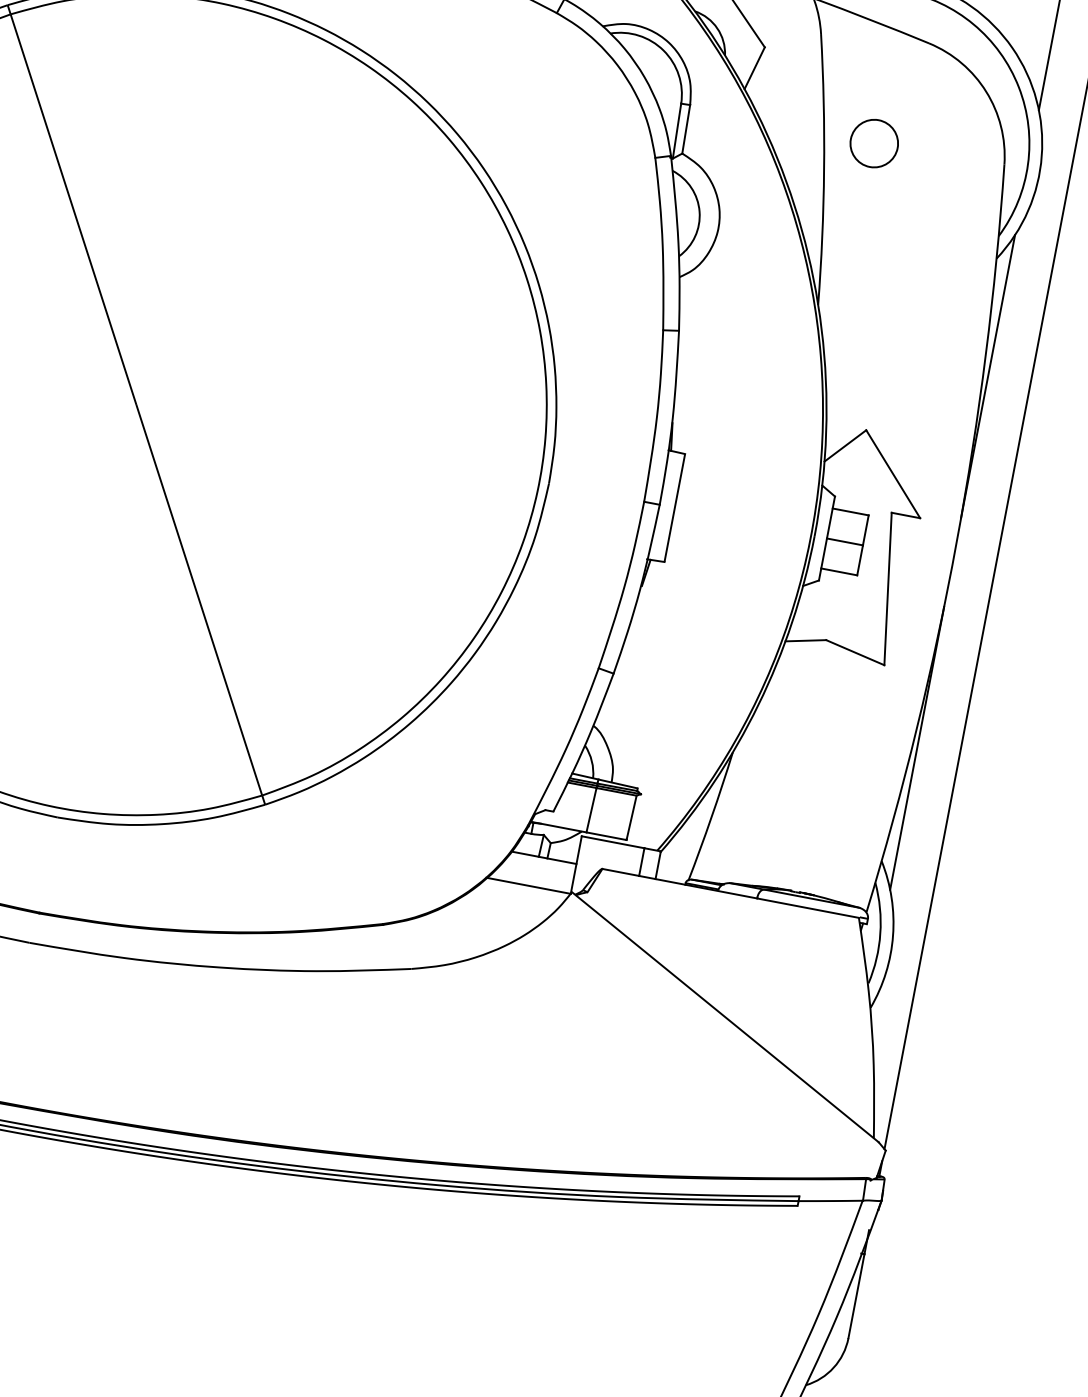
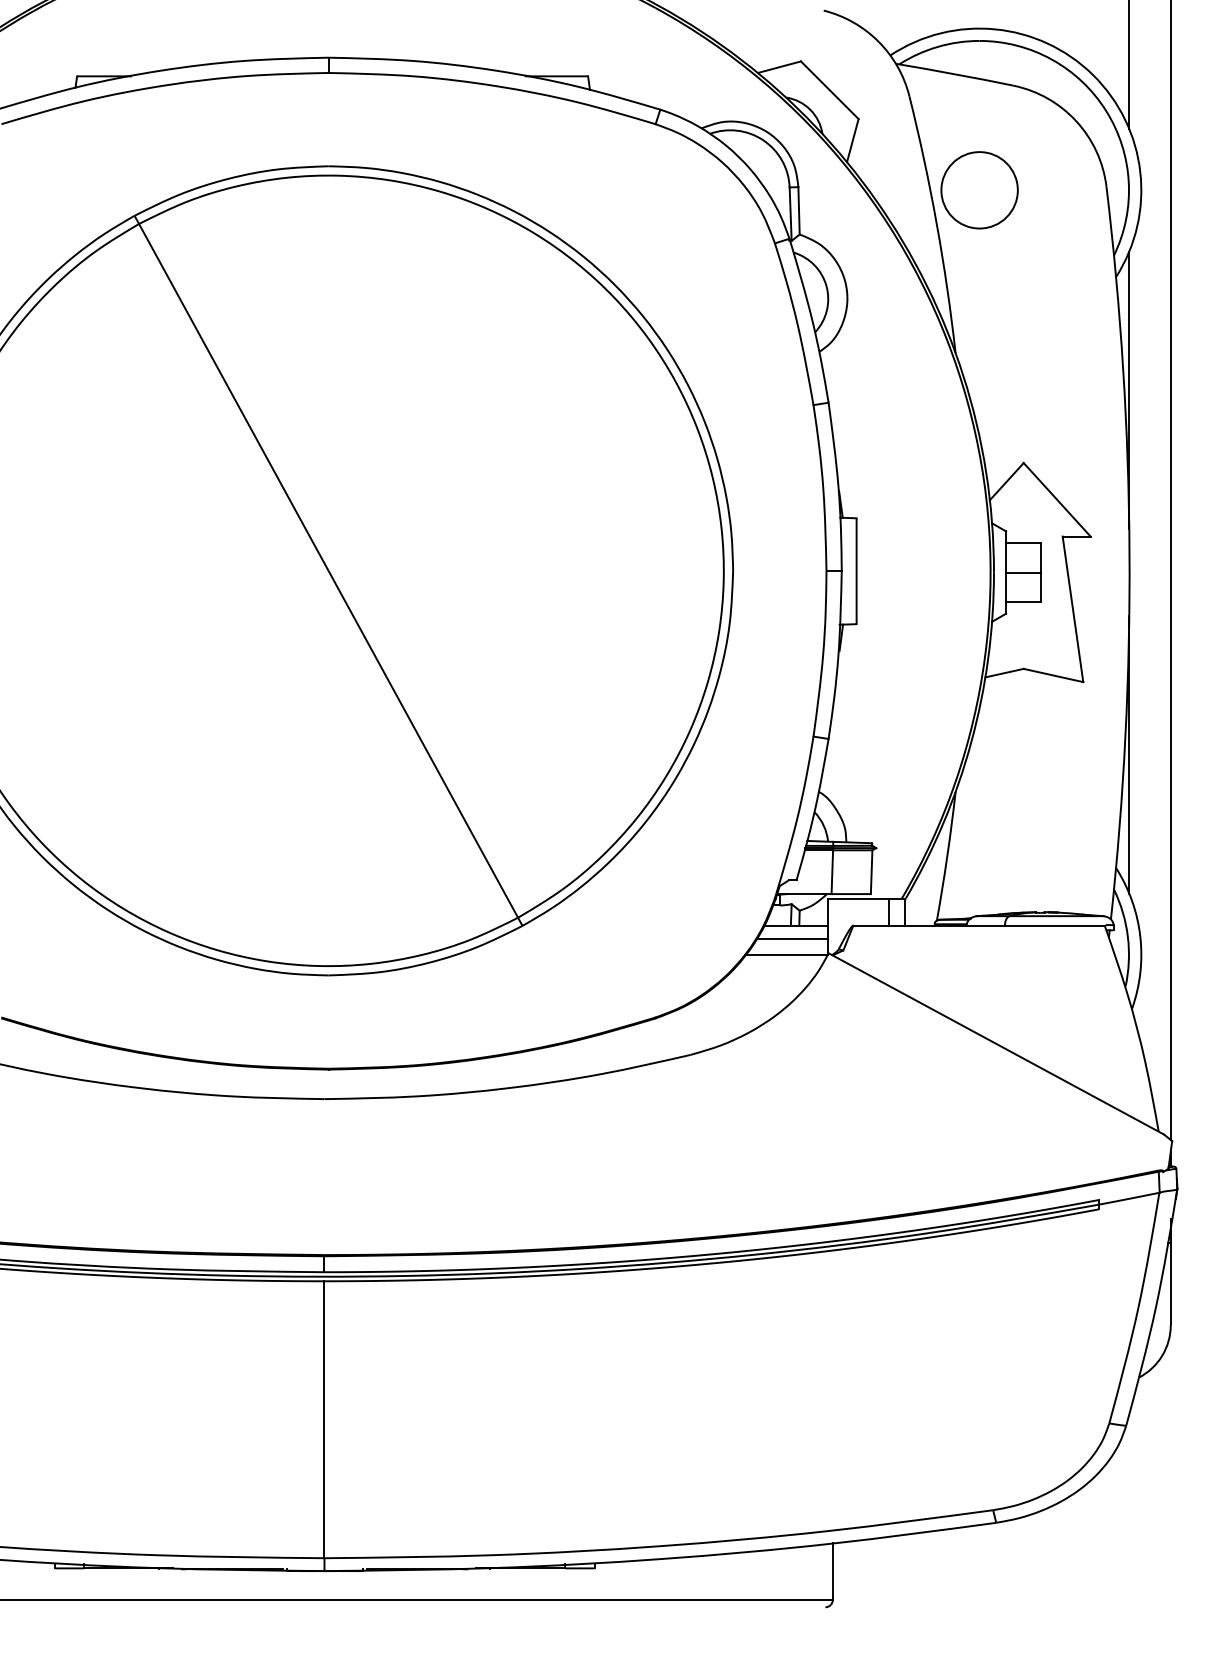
circle: (874, 143) -> (979, 190), size x1.67
line: (536, 870) -> (791, 939), added

